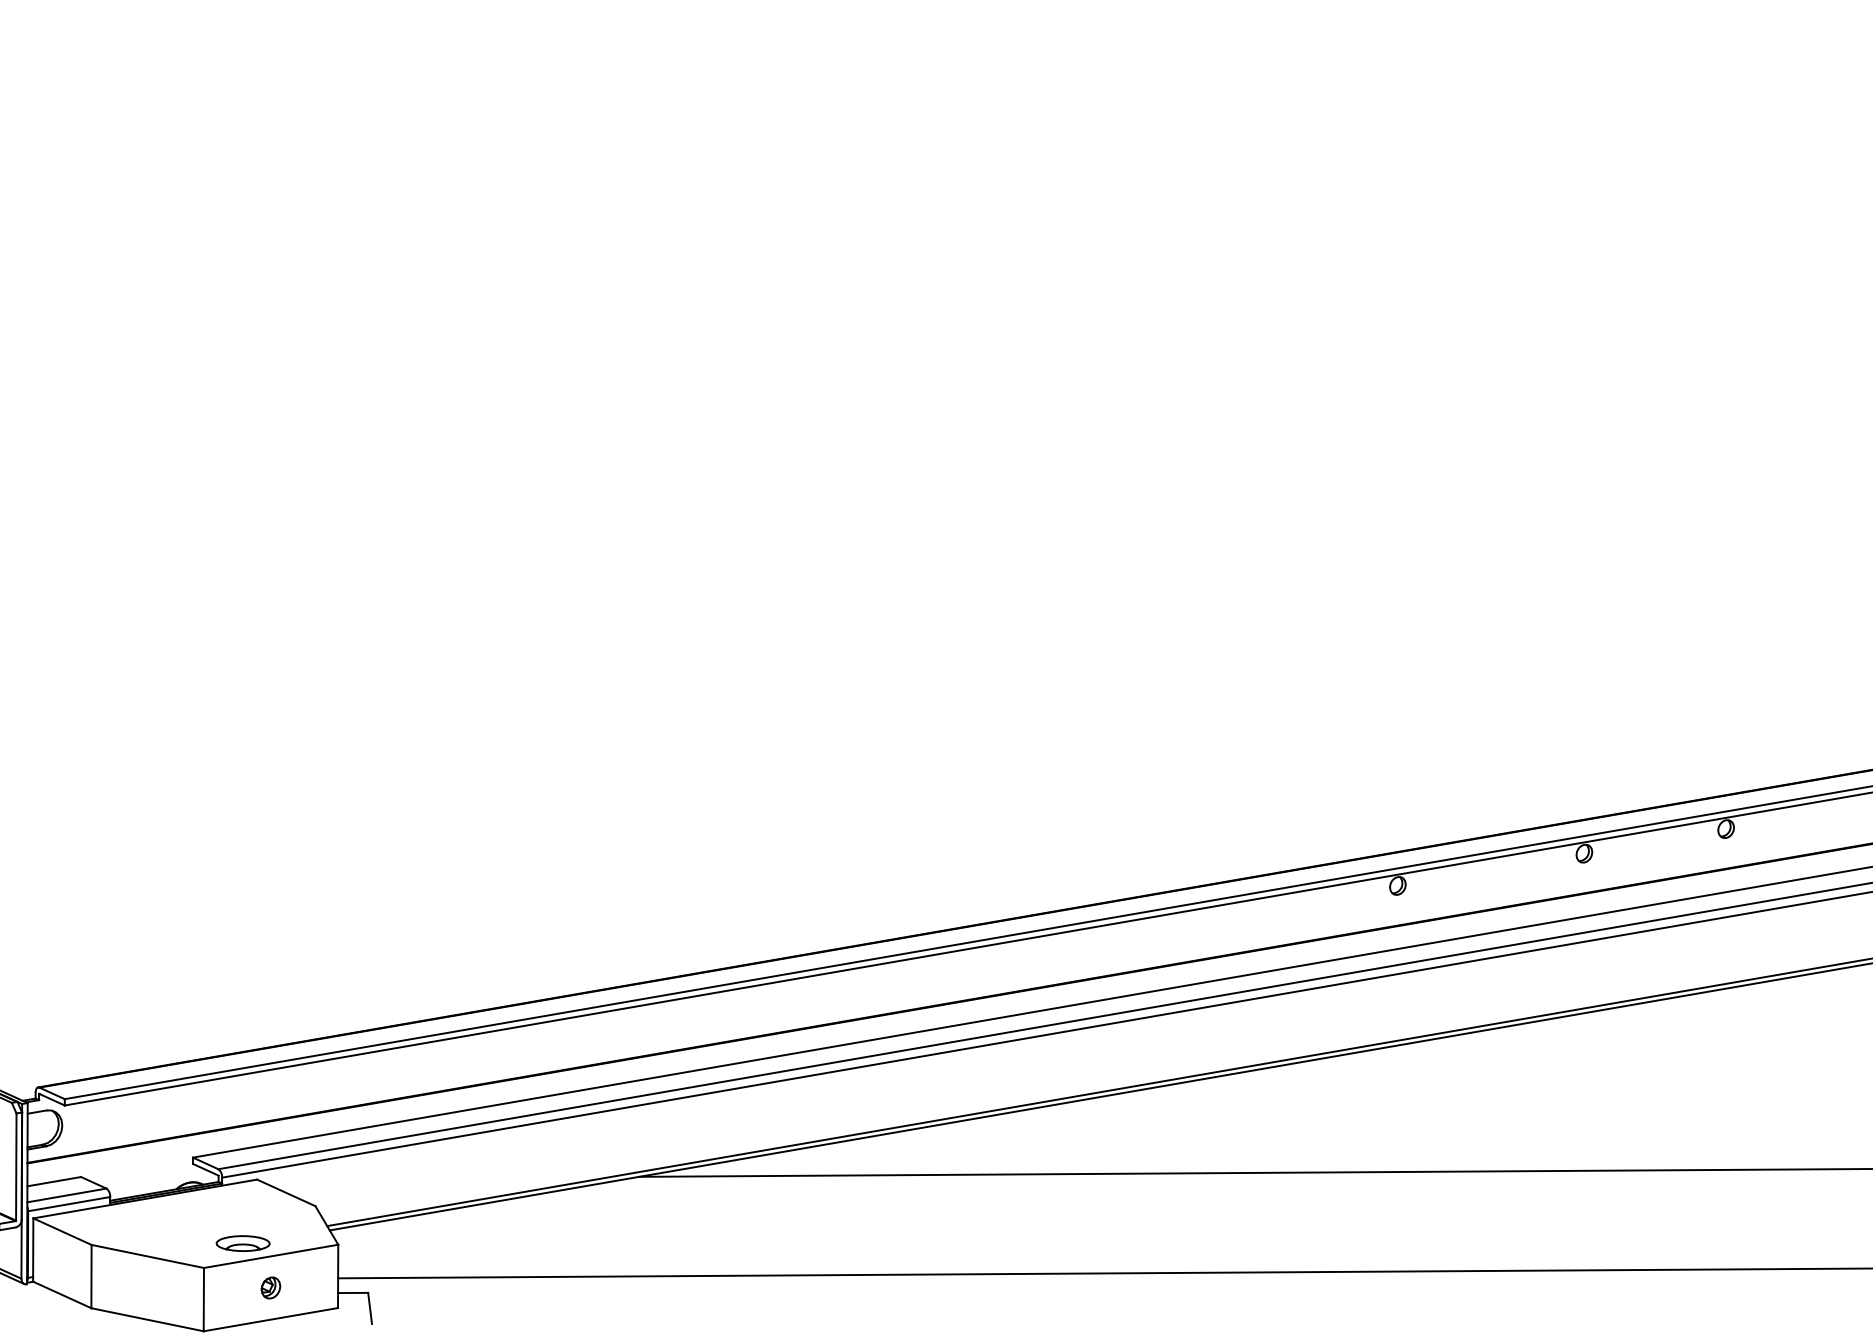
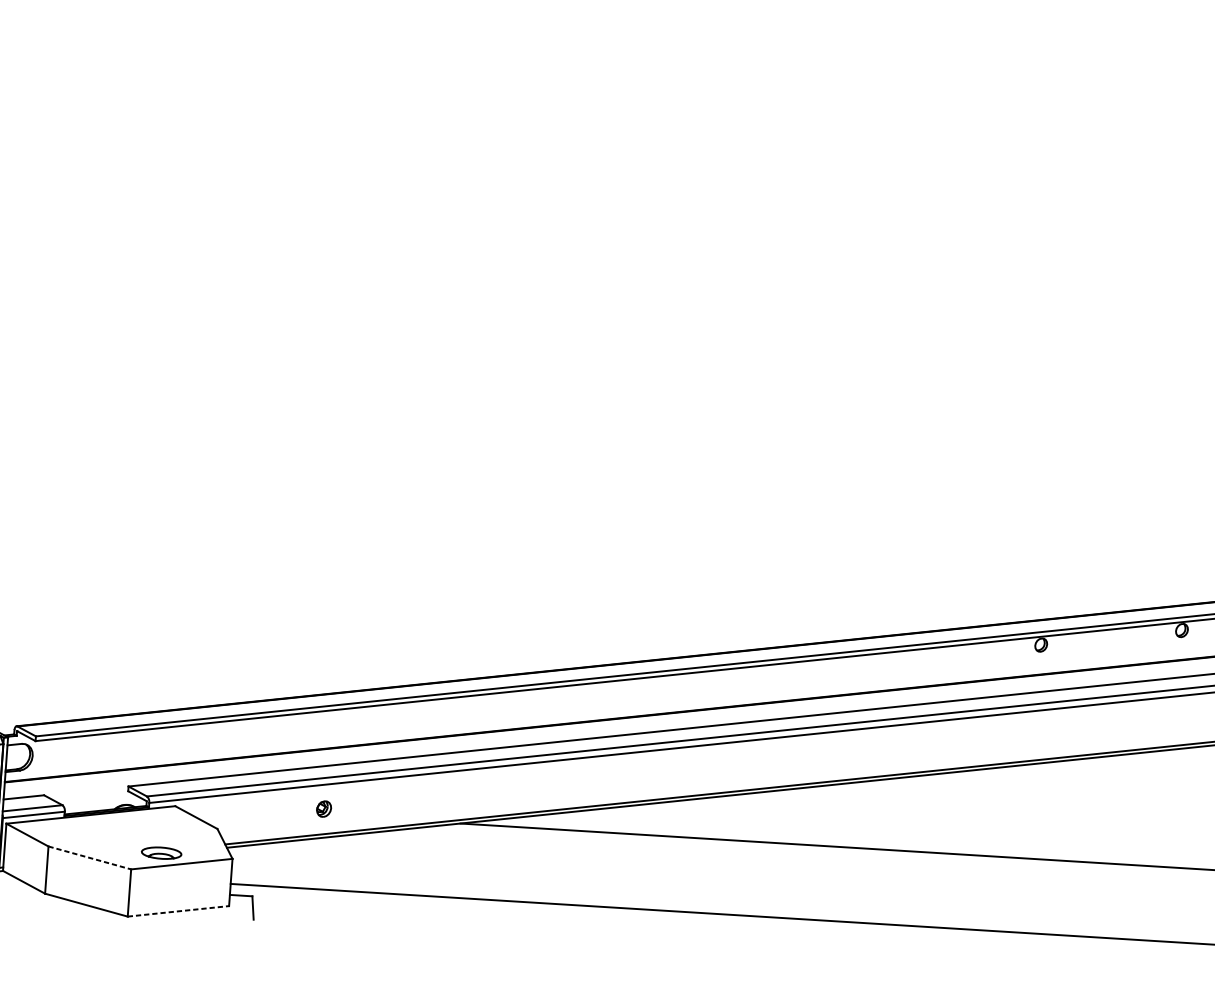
line: (148, 1256) -> (90, 858), solid -> dashed
part: (270, 1287) -> (323, 808), moved
line: (271, 1319) -> (178, 911), solid -> dashed

